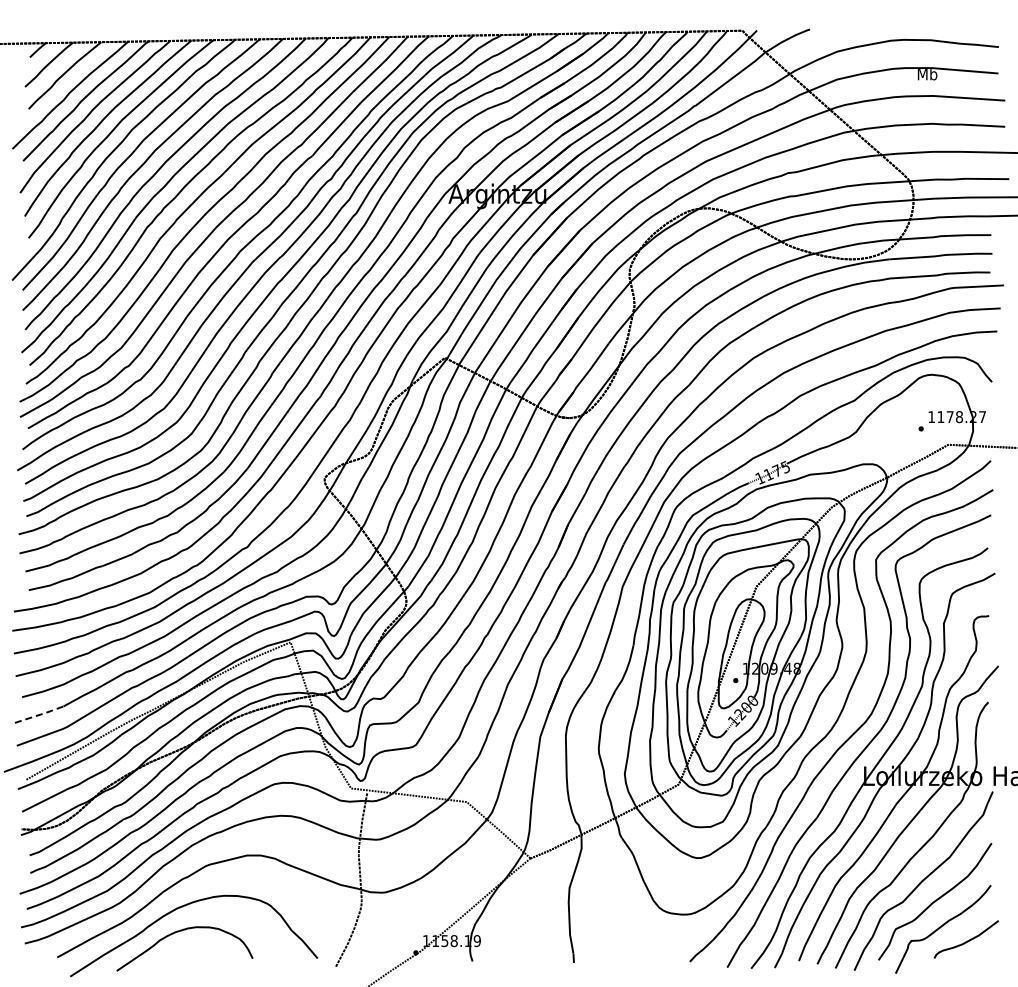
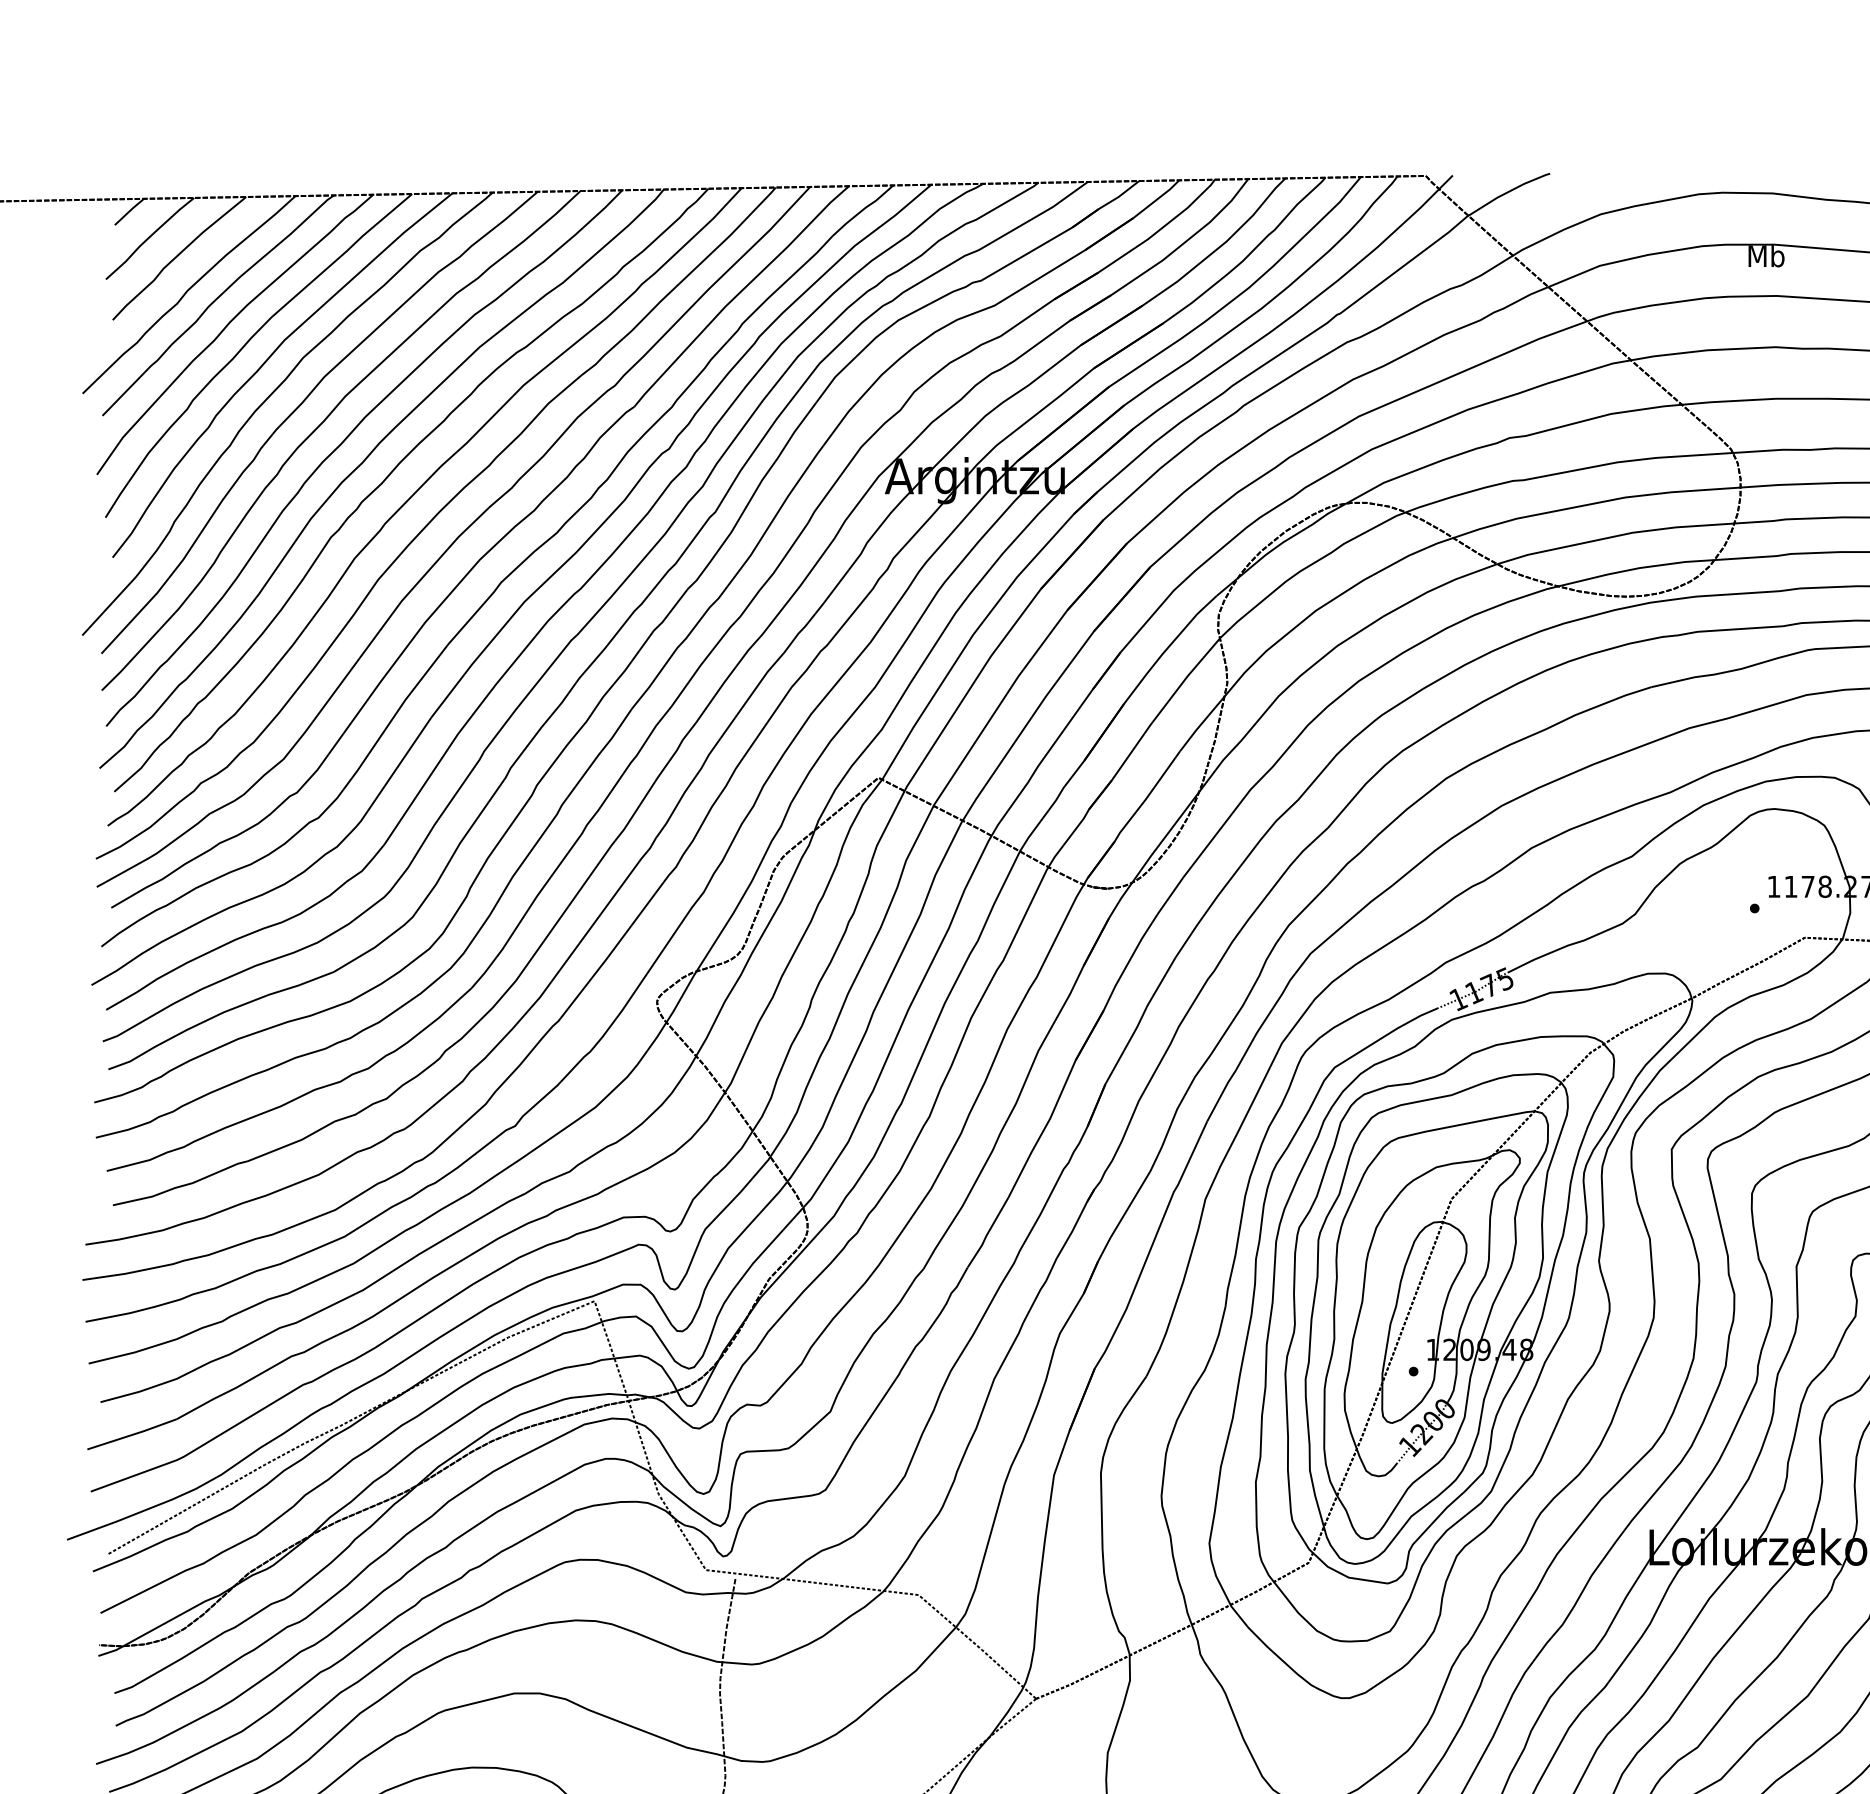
line: (40, 714) -> (134, 1433), dashed -> solid

